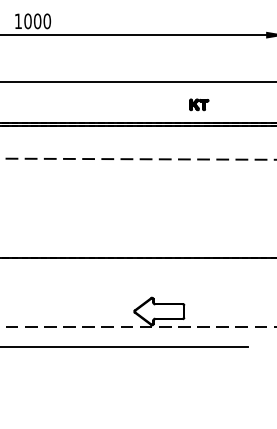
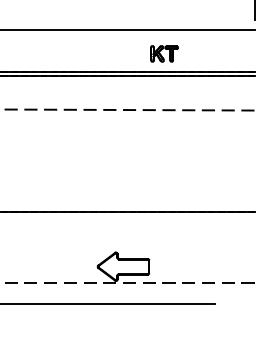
part: (199, 104) -> (164, 53), size x1.43

